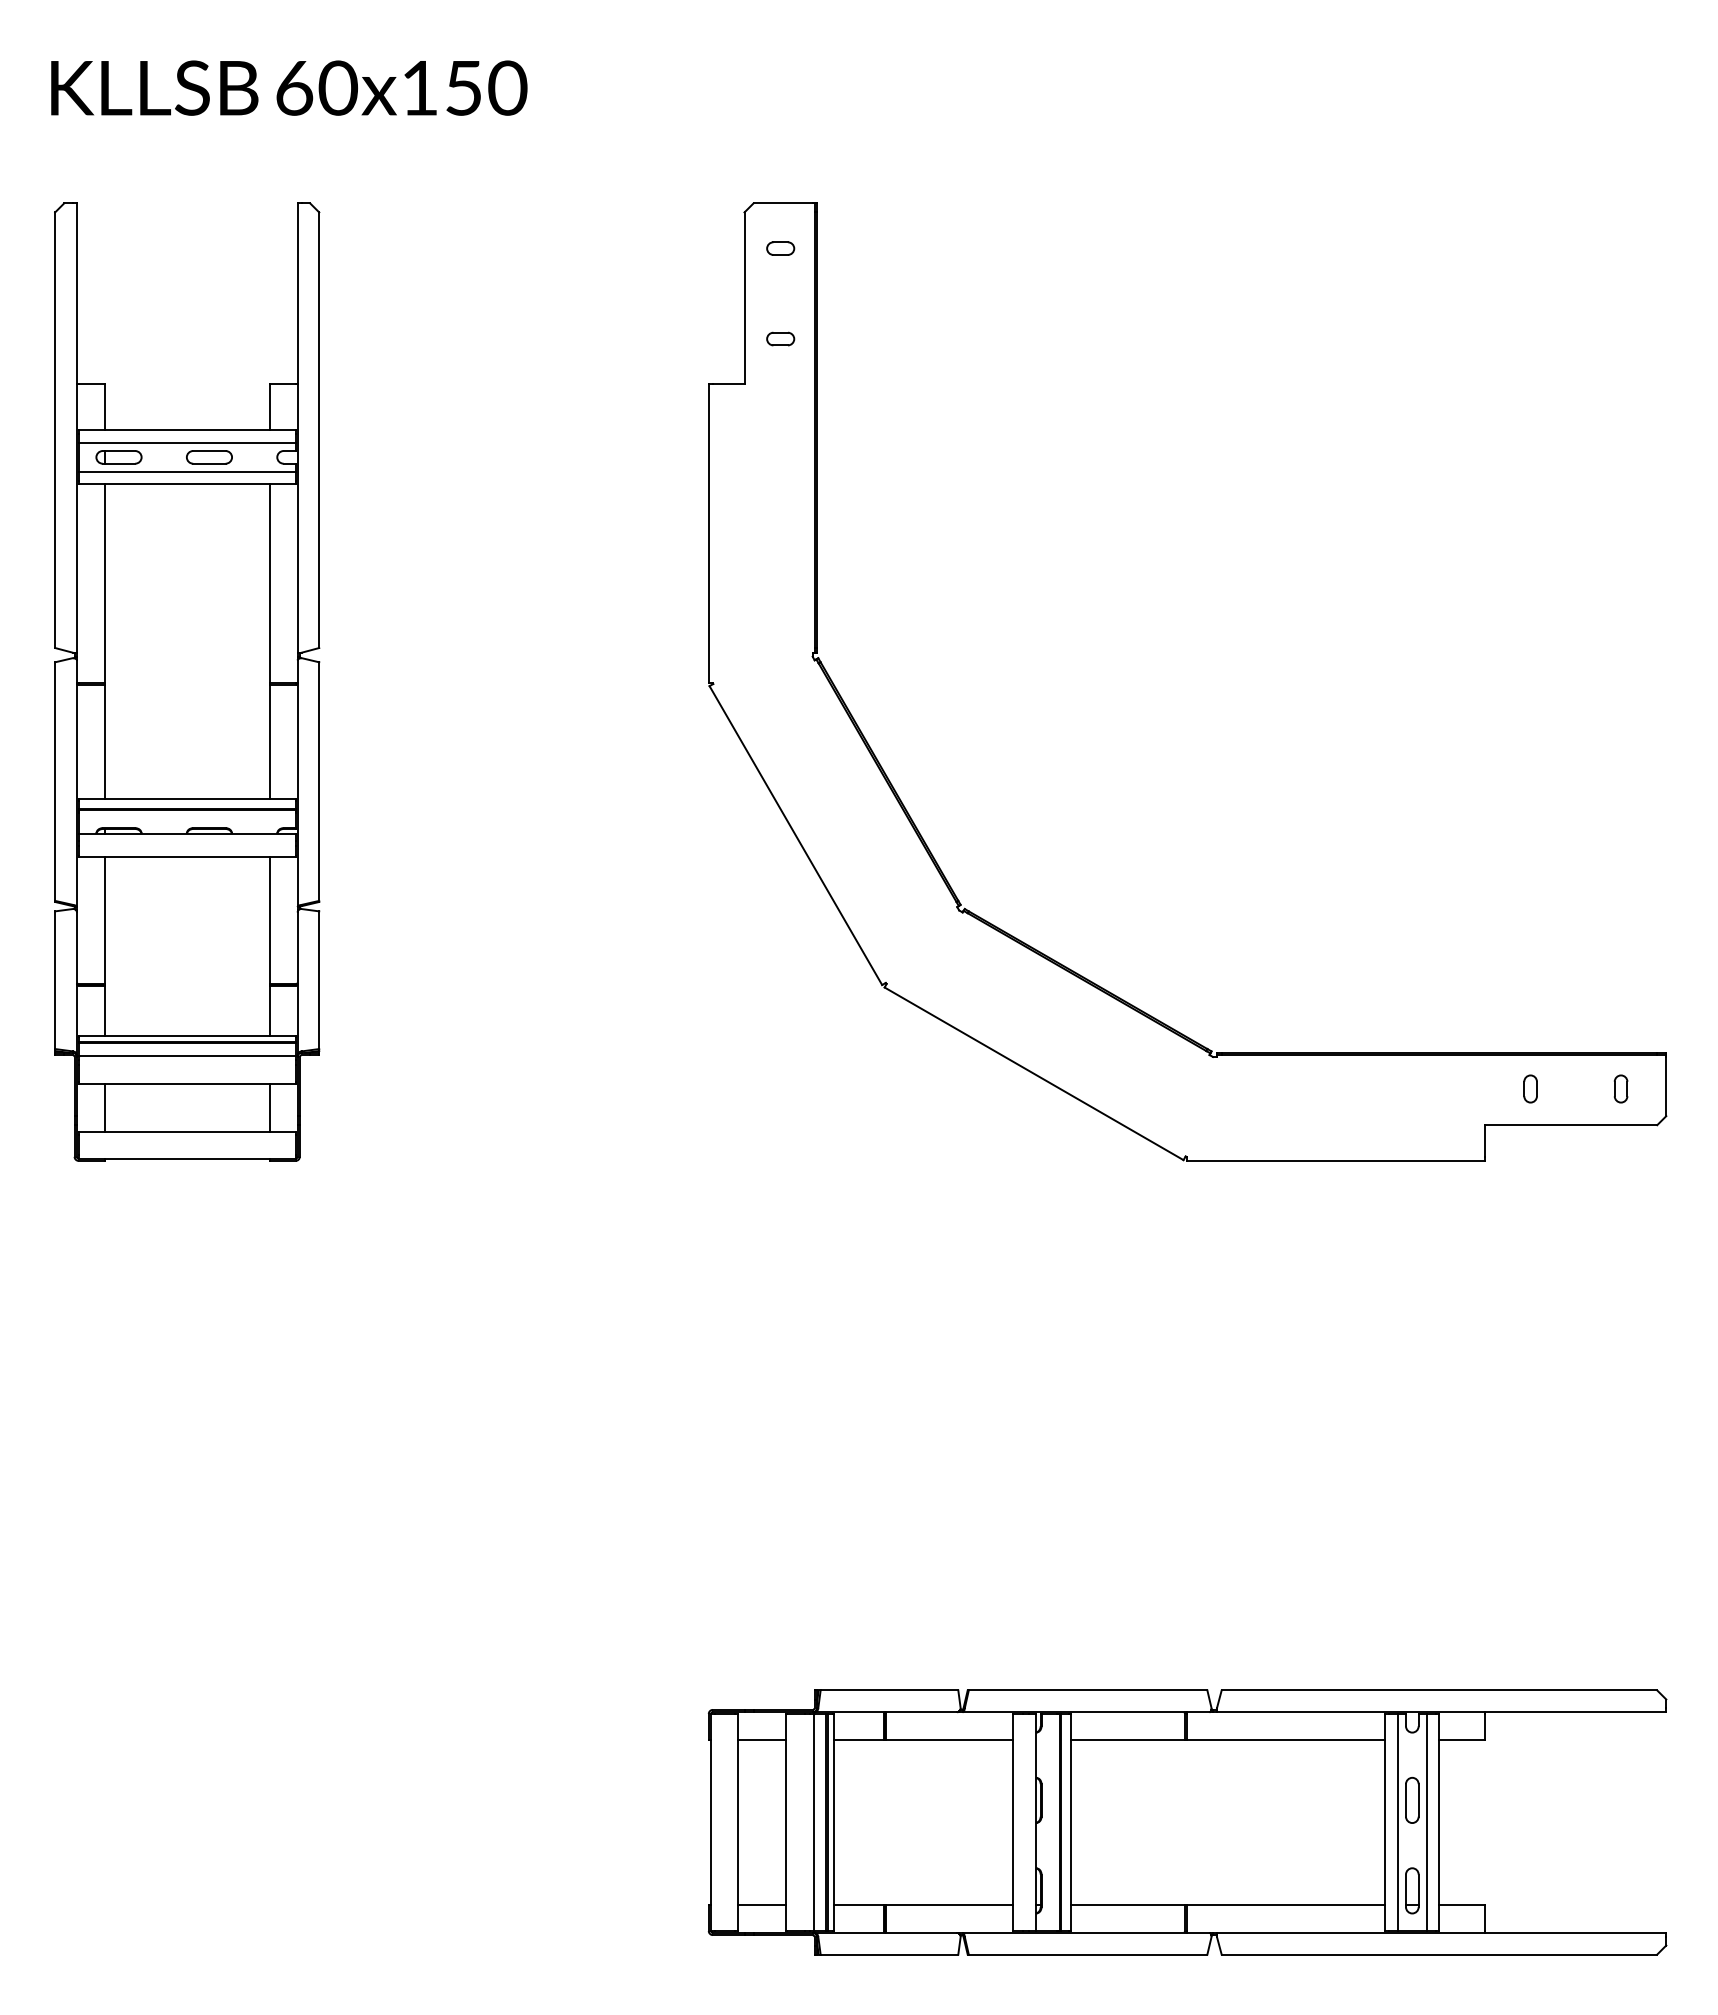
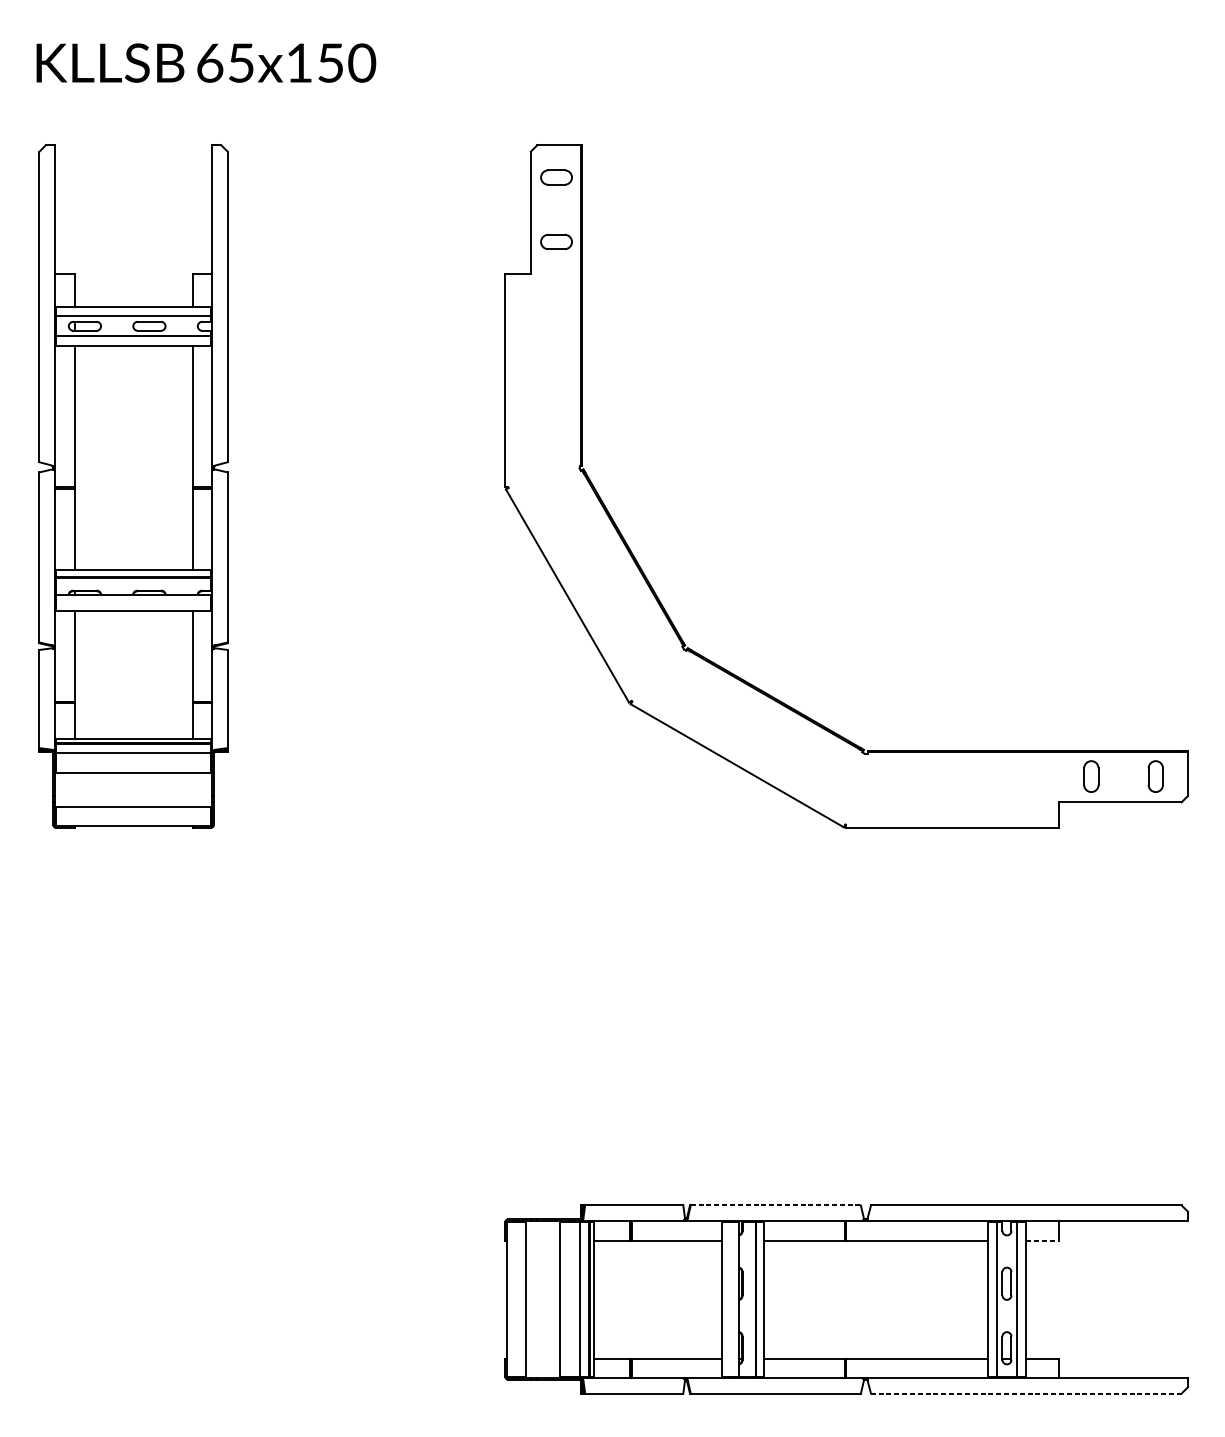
text: (338, 87) -> (241, 62), 60x150 -> 65x150
part: (780, 248) -> (556, 177), size x1.6
part: (780, 338) -> (556, 241), size x1.6
part: (1530, 1088) -> (1091, 776), size x1.6
part: (1620, 1088) -> (1155, 776), size x1.6
line: (104, 1107) -> (74, 789), removed
line: (270, 1107) -> (192, 789), removed
line: (1088, 1690) -> (776, 1205), solid -> dashed
line: (761, 1739) -> (542, 1240), removed
line: (1462, 1739) -> (1042, 1240), solid -> dashed
line: (761, 1905) -> (542, 1358), removed
line: (1439, 1954) -> (1026, 1393), solid -> dashed

